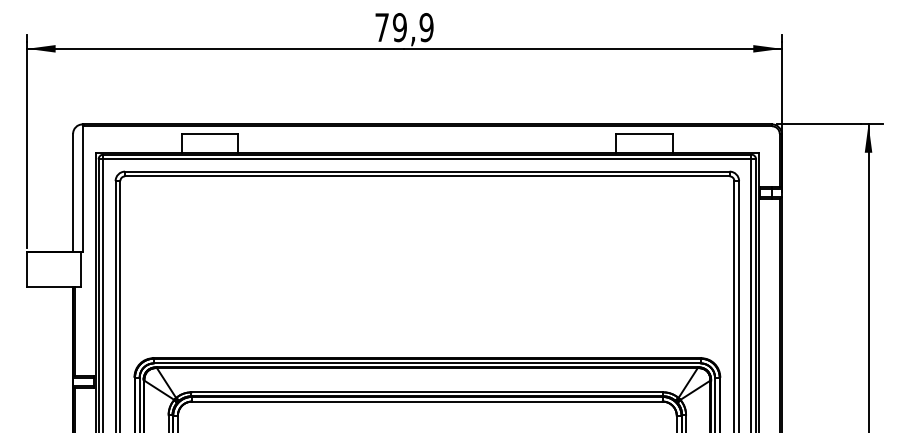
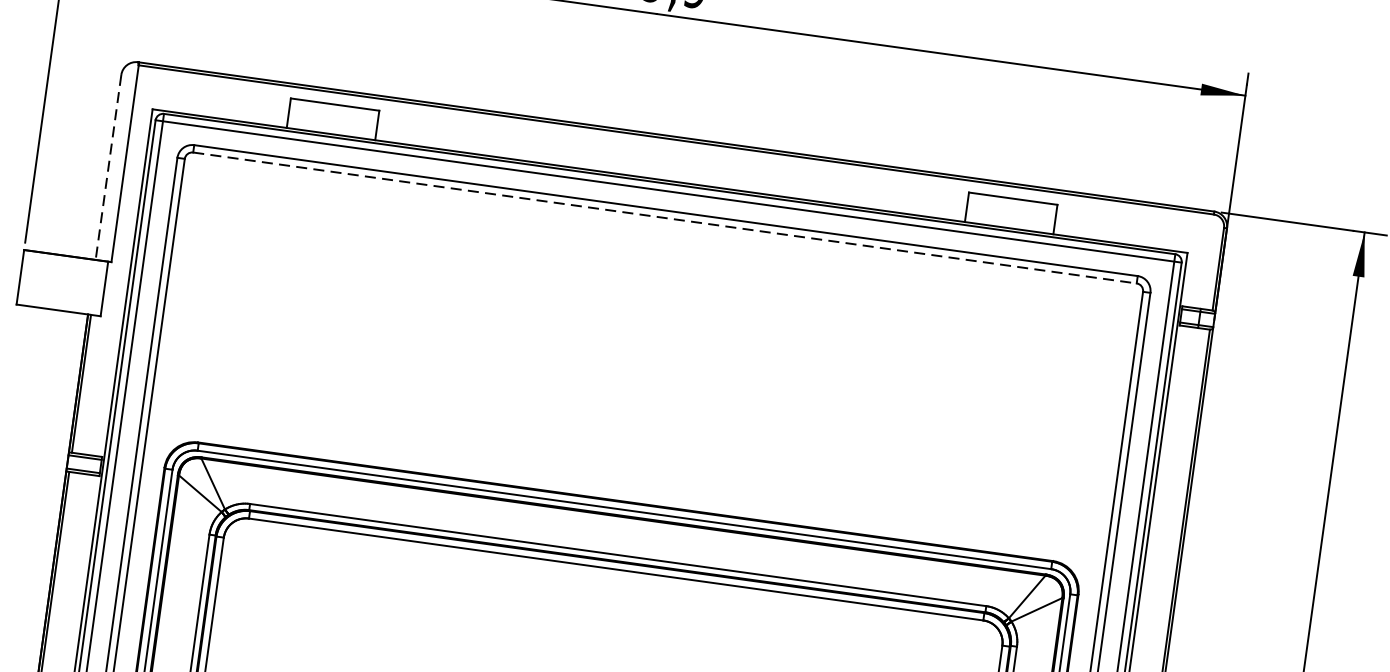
line: (427, 176) -> (665, 218), solid -> dashed
line: (73, 193) -> (109, 168), solid -> dashed

